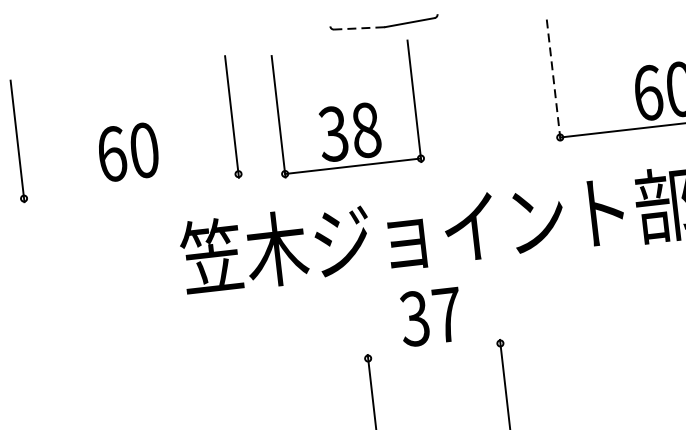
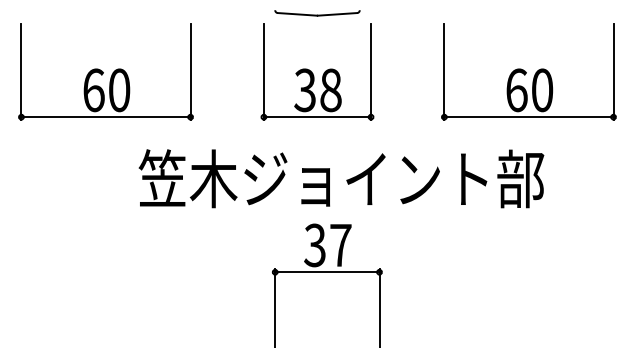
line: (359, 28) -> (297, 14), dashed -> solid
line: (553, 80) -> (444, 72), dashed -> solid
part: (346, 108) -> (317, 71), moved
line: (130, 186) -> (105, 117), added
line: (434, 351) -> (327, 272), added

